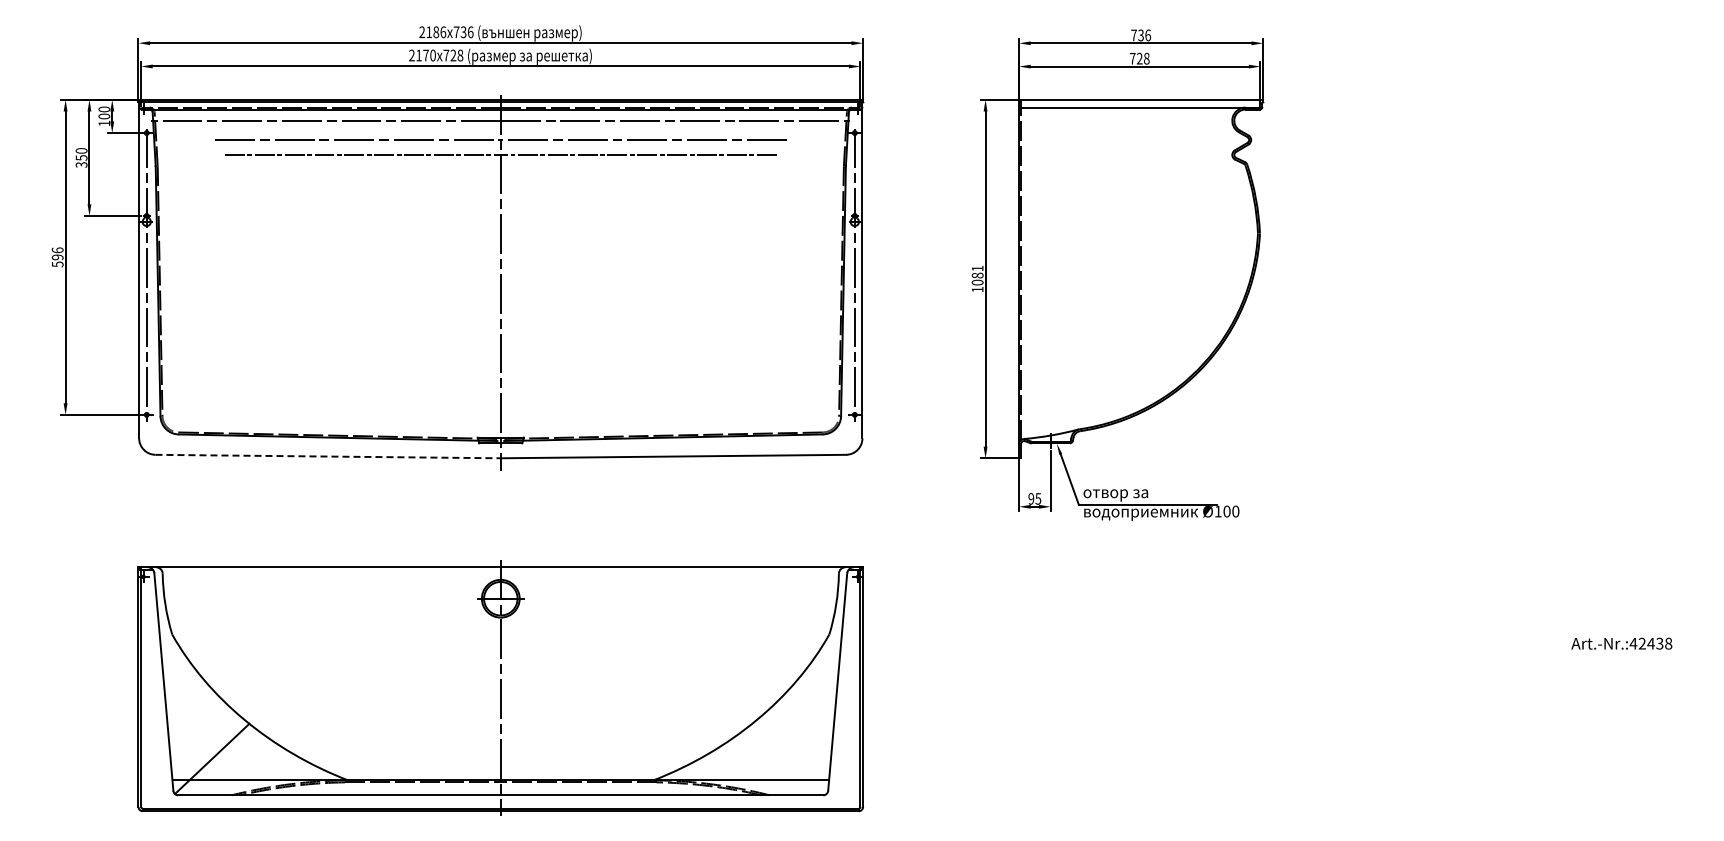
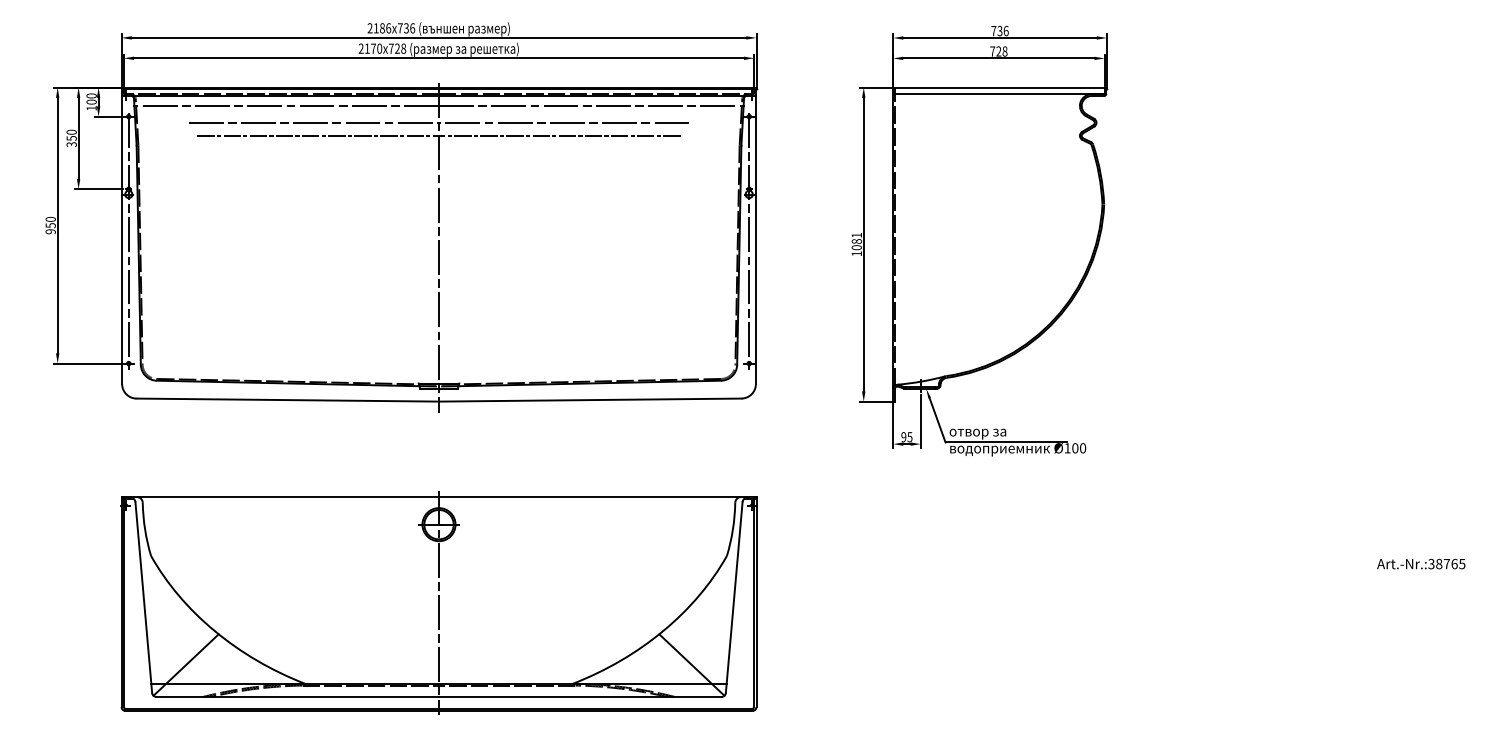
text: (57, 257) -> (50, 225), 596 -> 950
line: (328, 456) -> (288, 400), dashed -> solid
text: (1650, 643) -> (1446, 563), Art.-Nr.:42438 -> Art.-Nr.:38765
line: (789, 758) -> (691, 664), added

